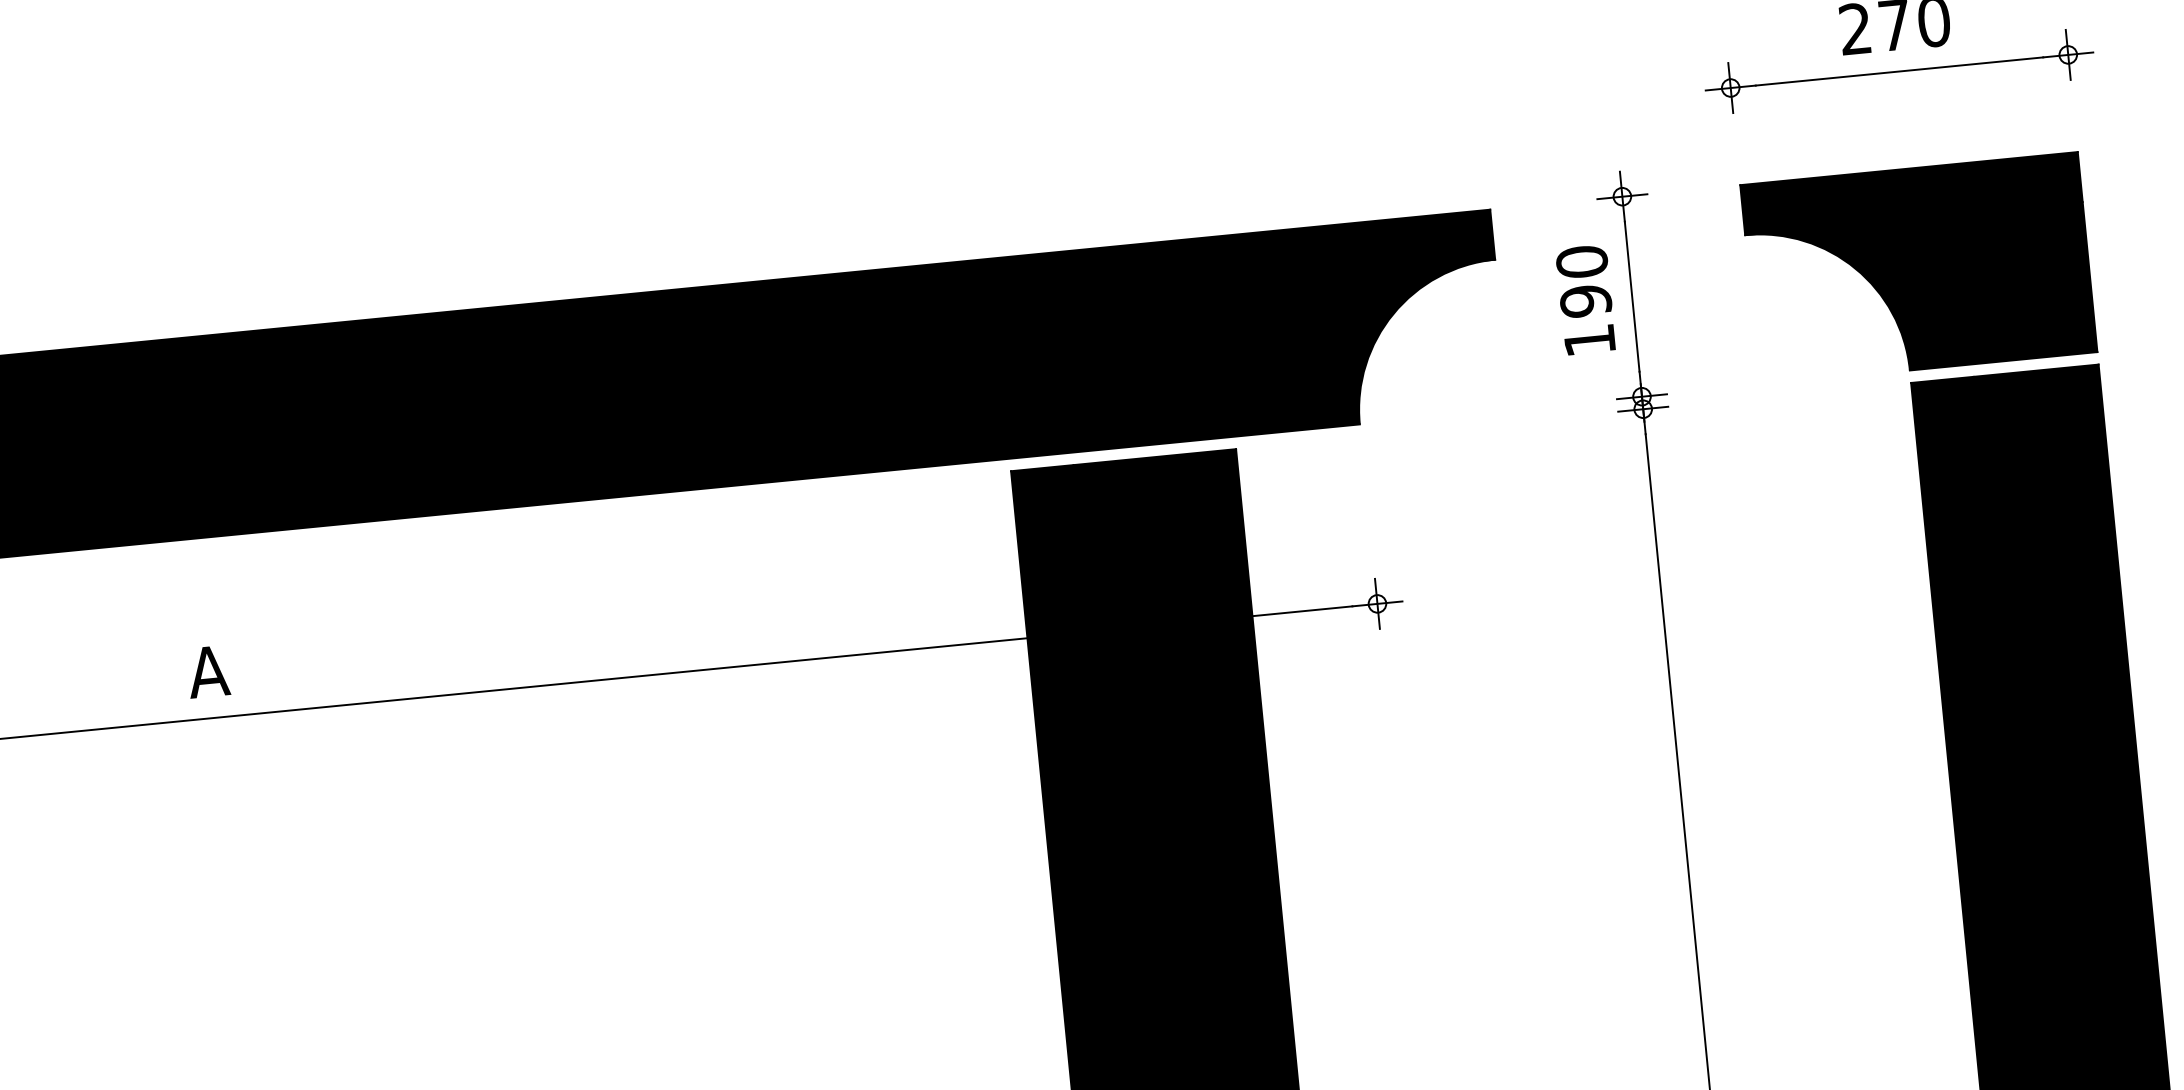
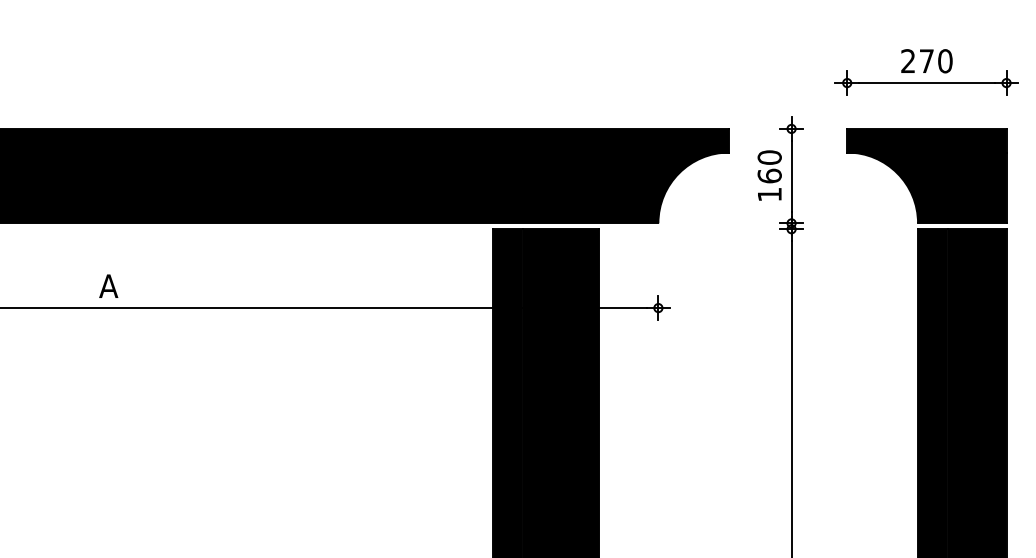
text: (1585, 299) -> (769, 175), 190 -> 160

